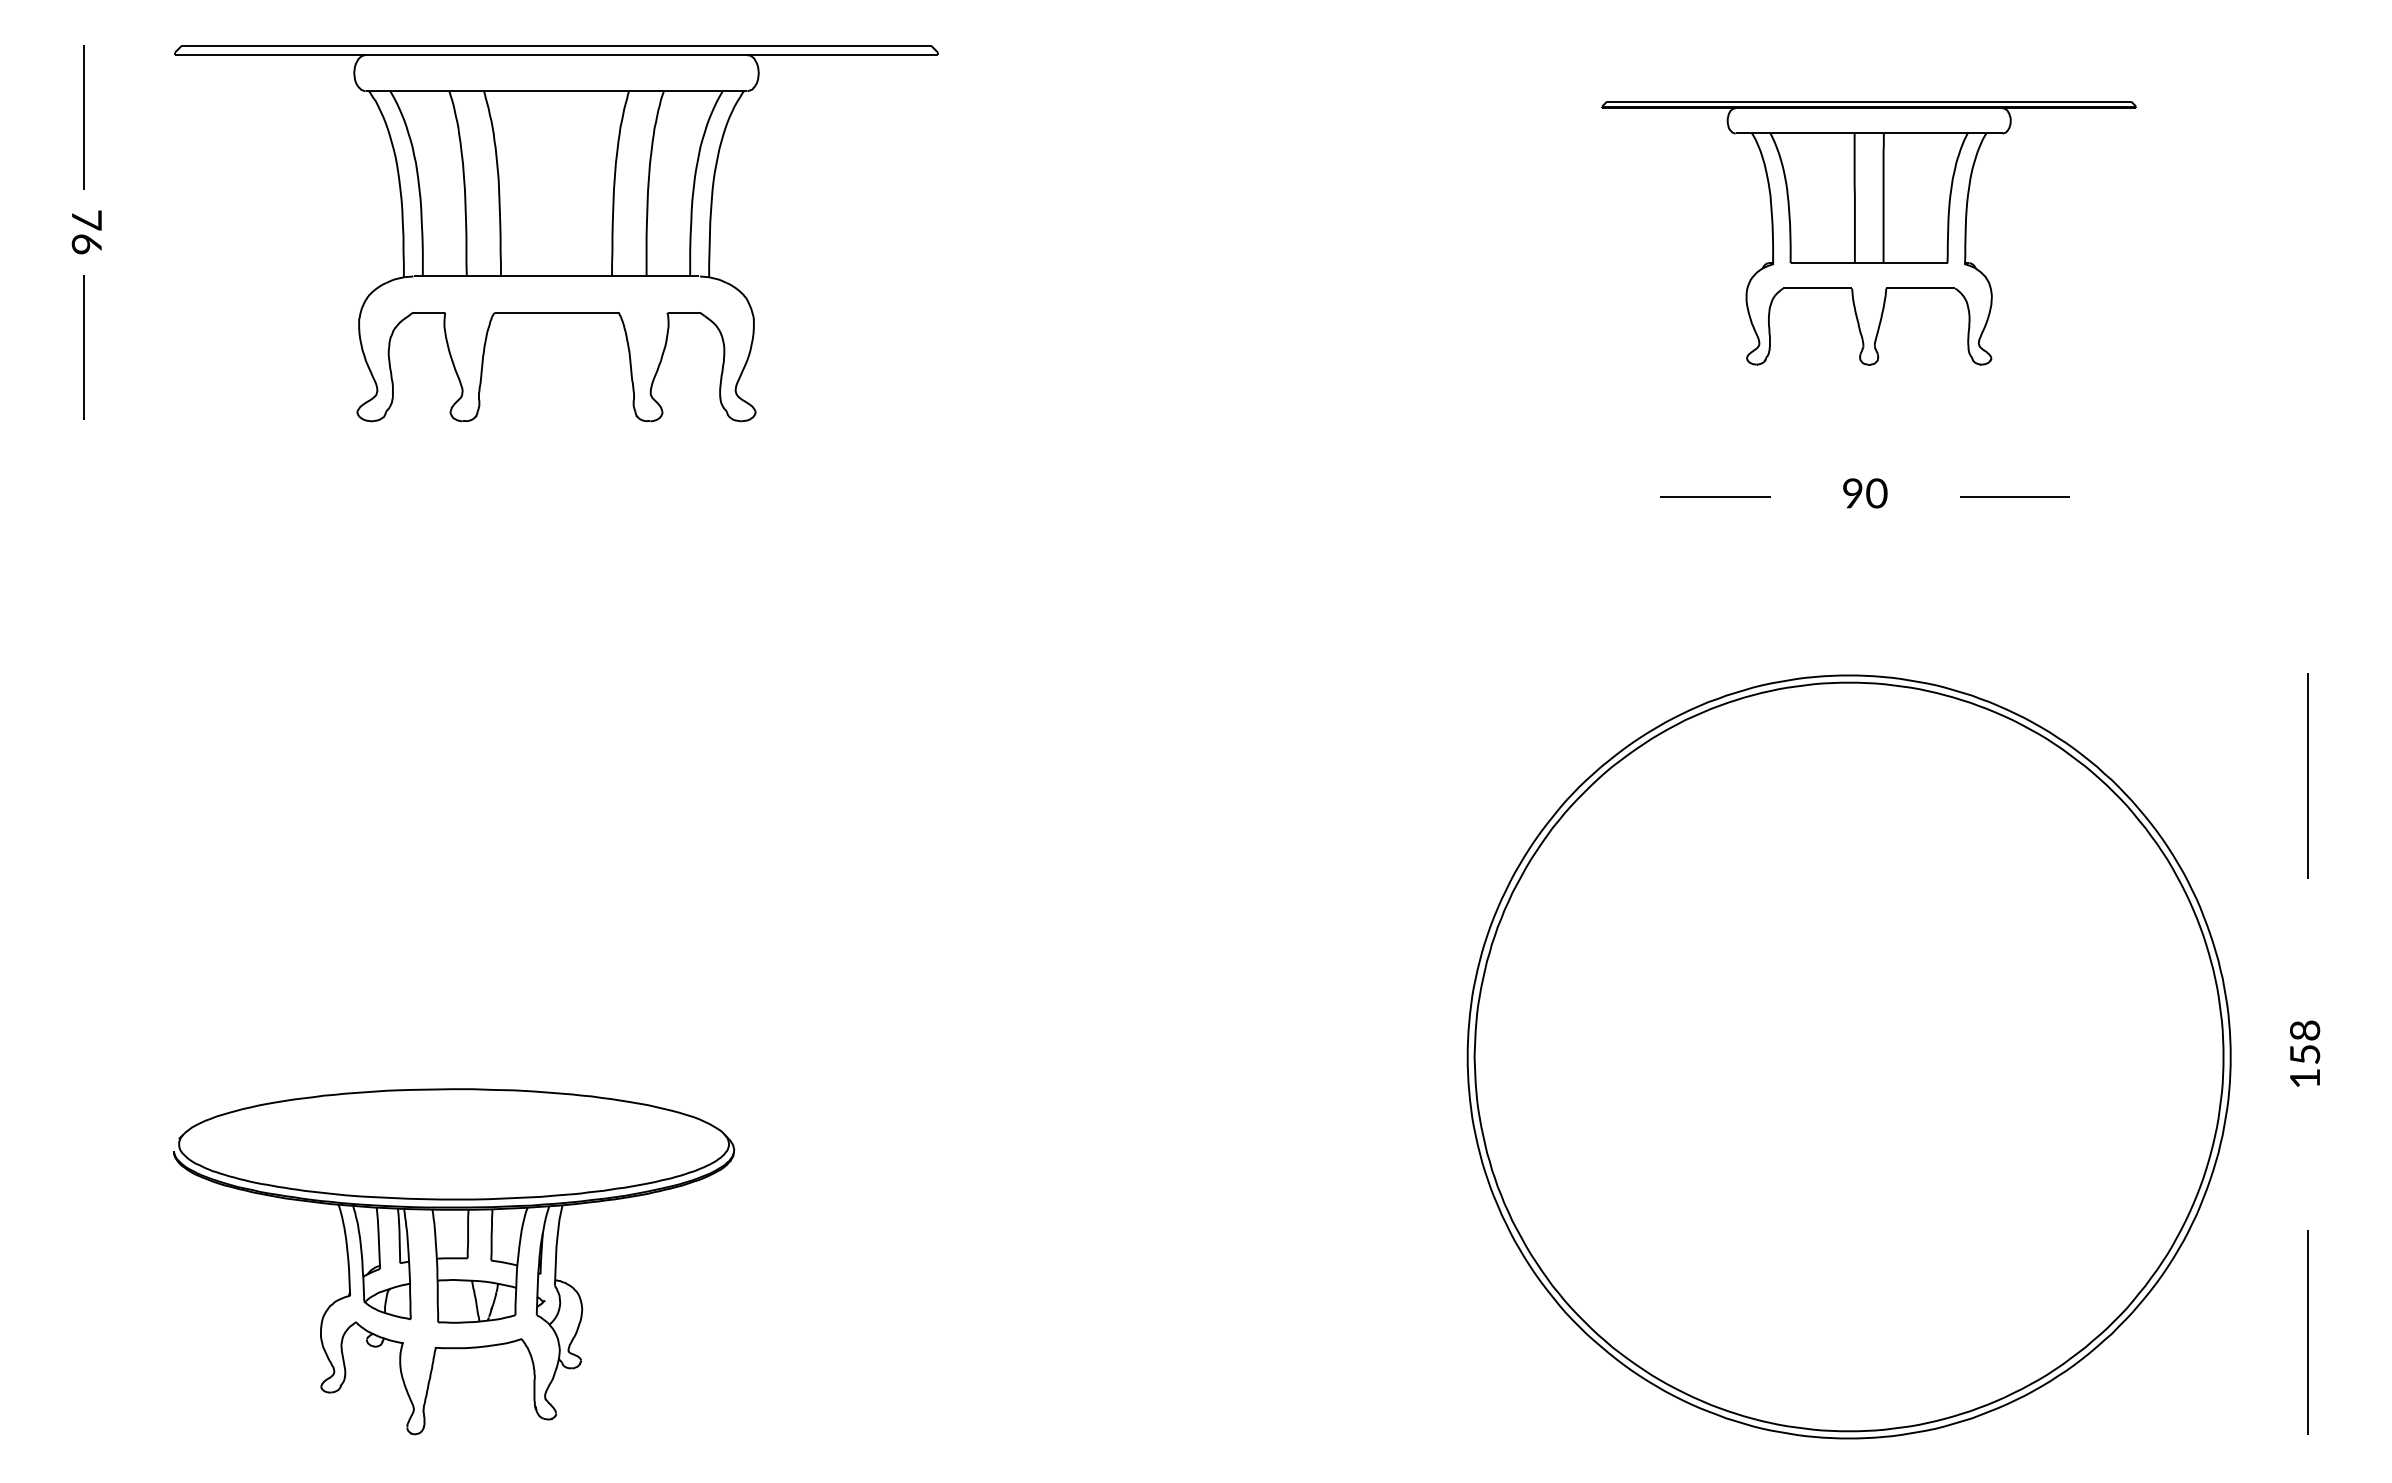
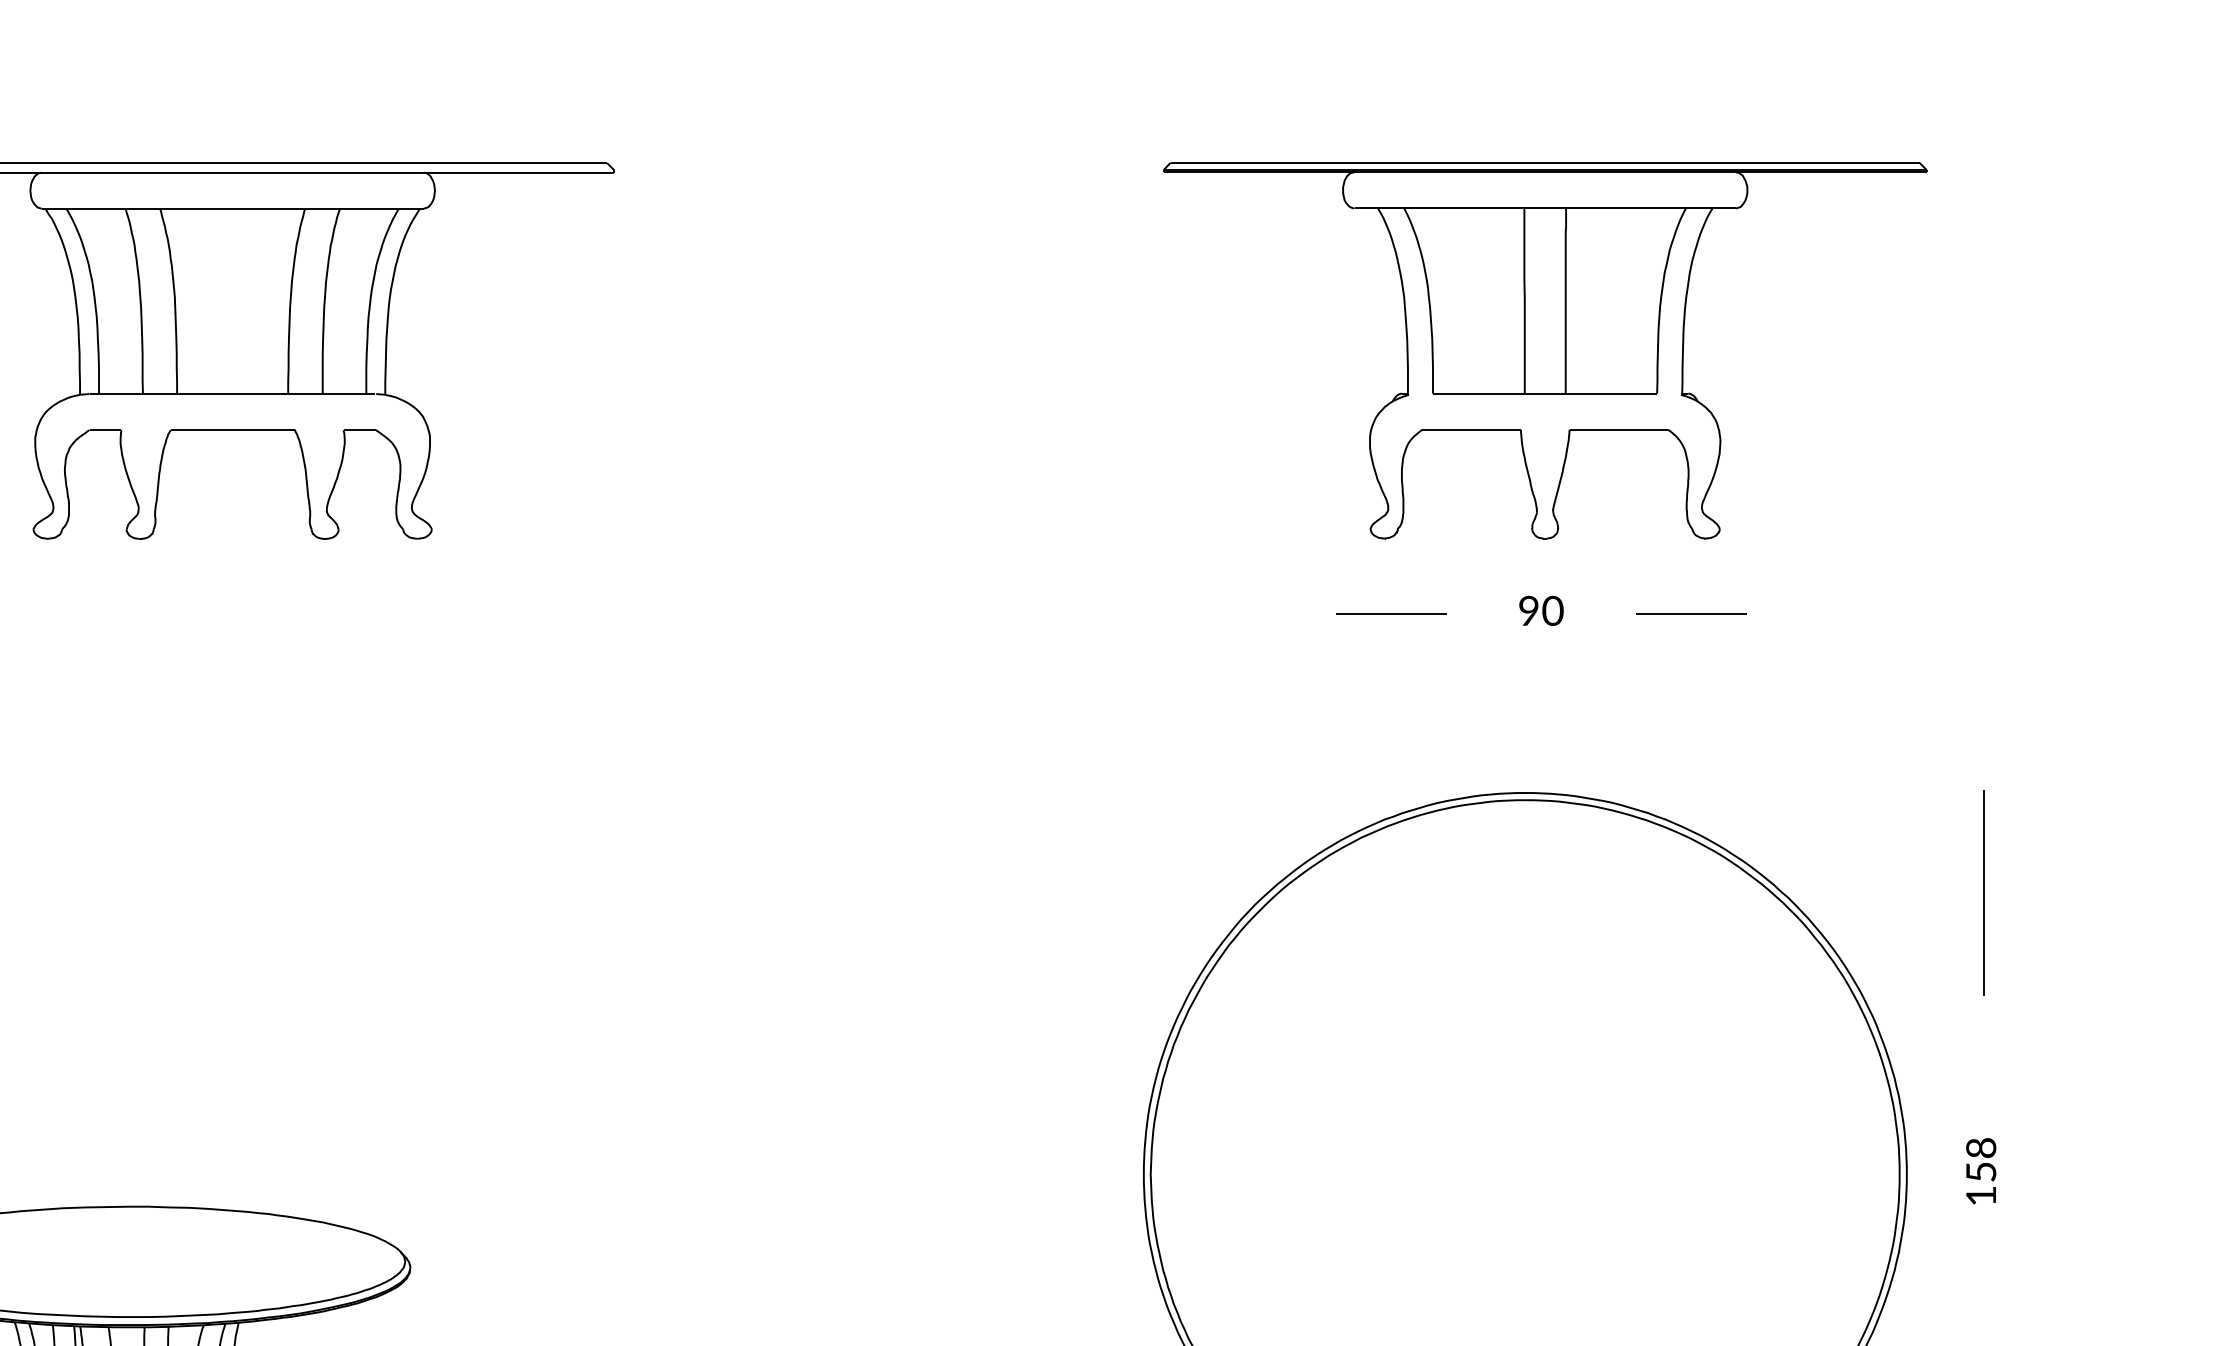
part: (1869, 232) -> (1545, 350), size x1.43

